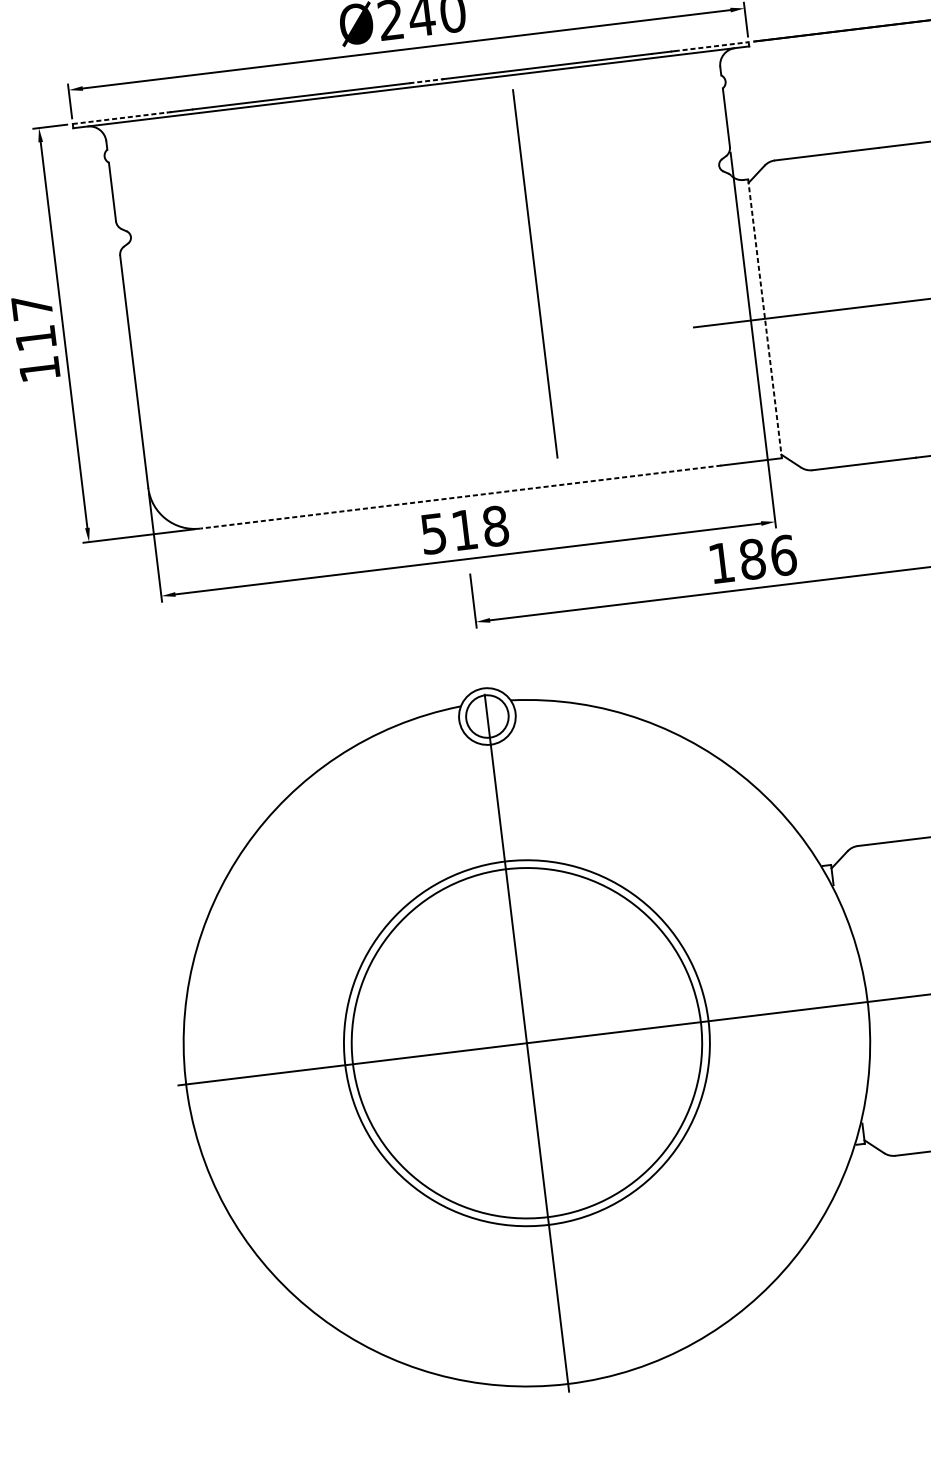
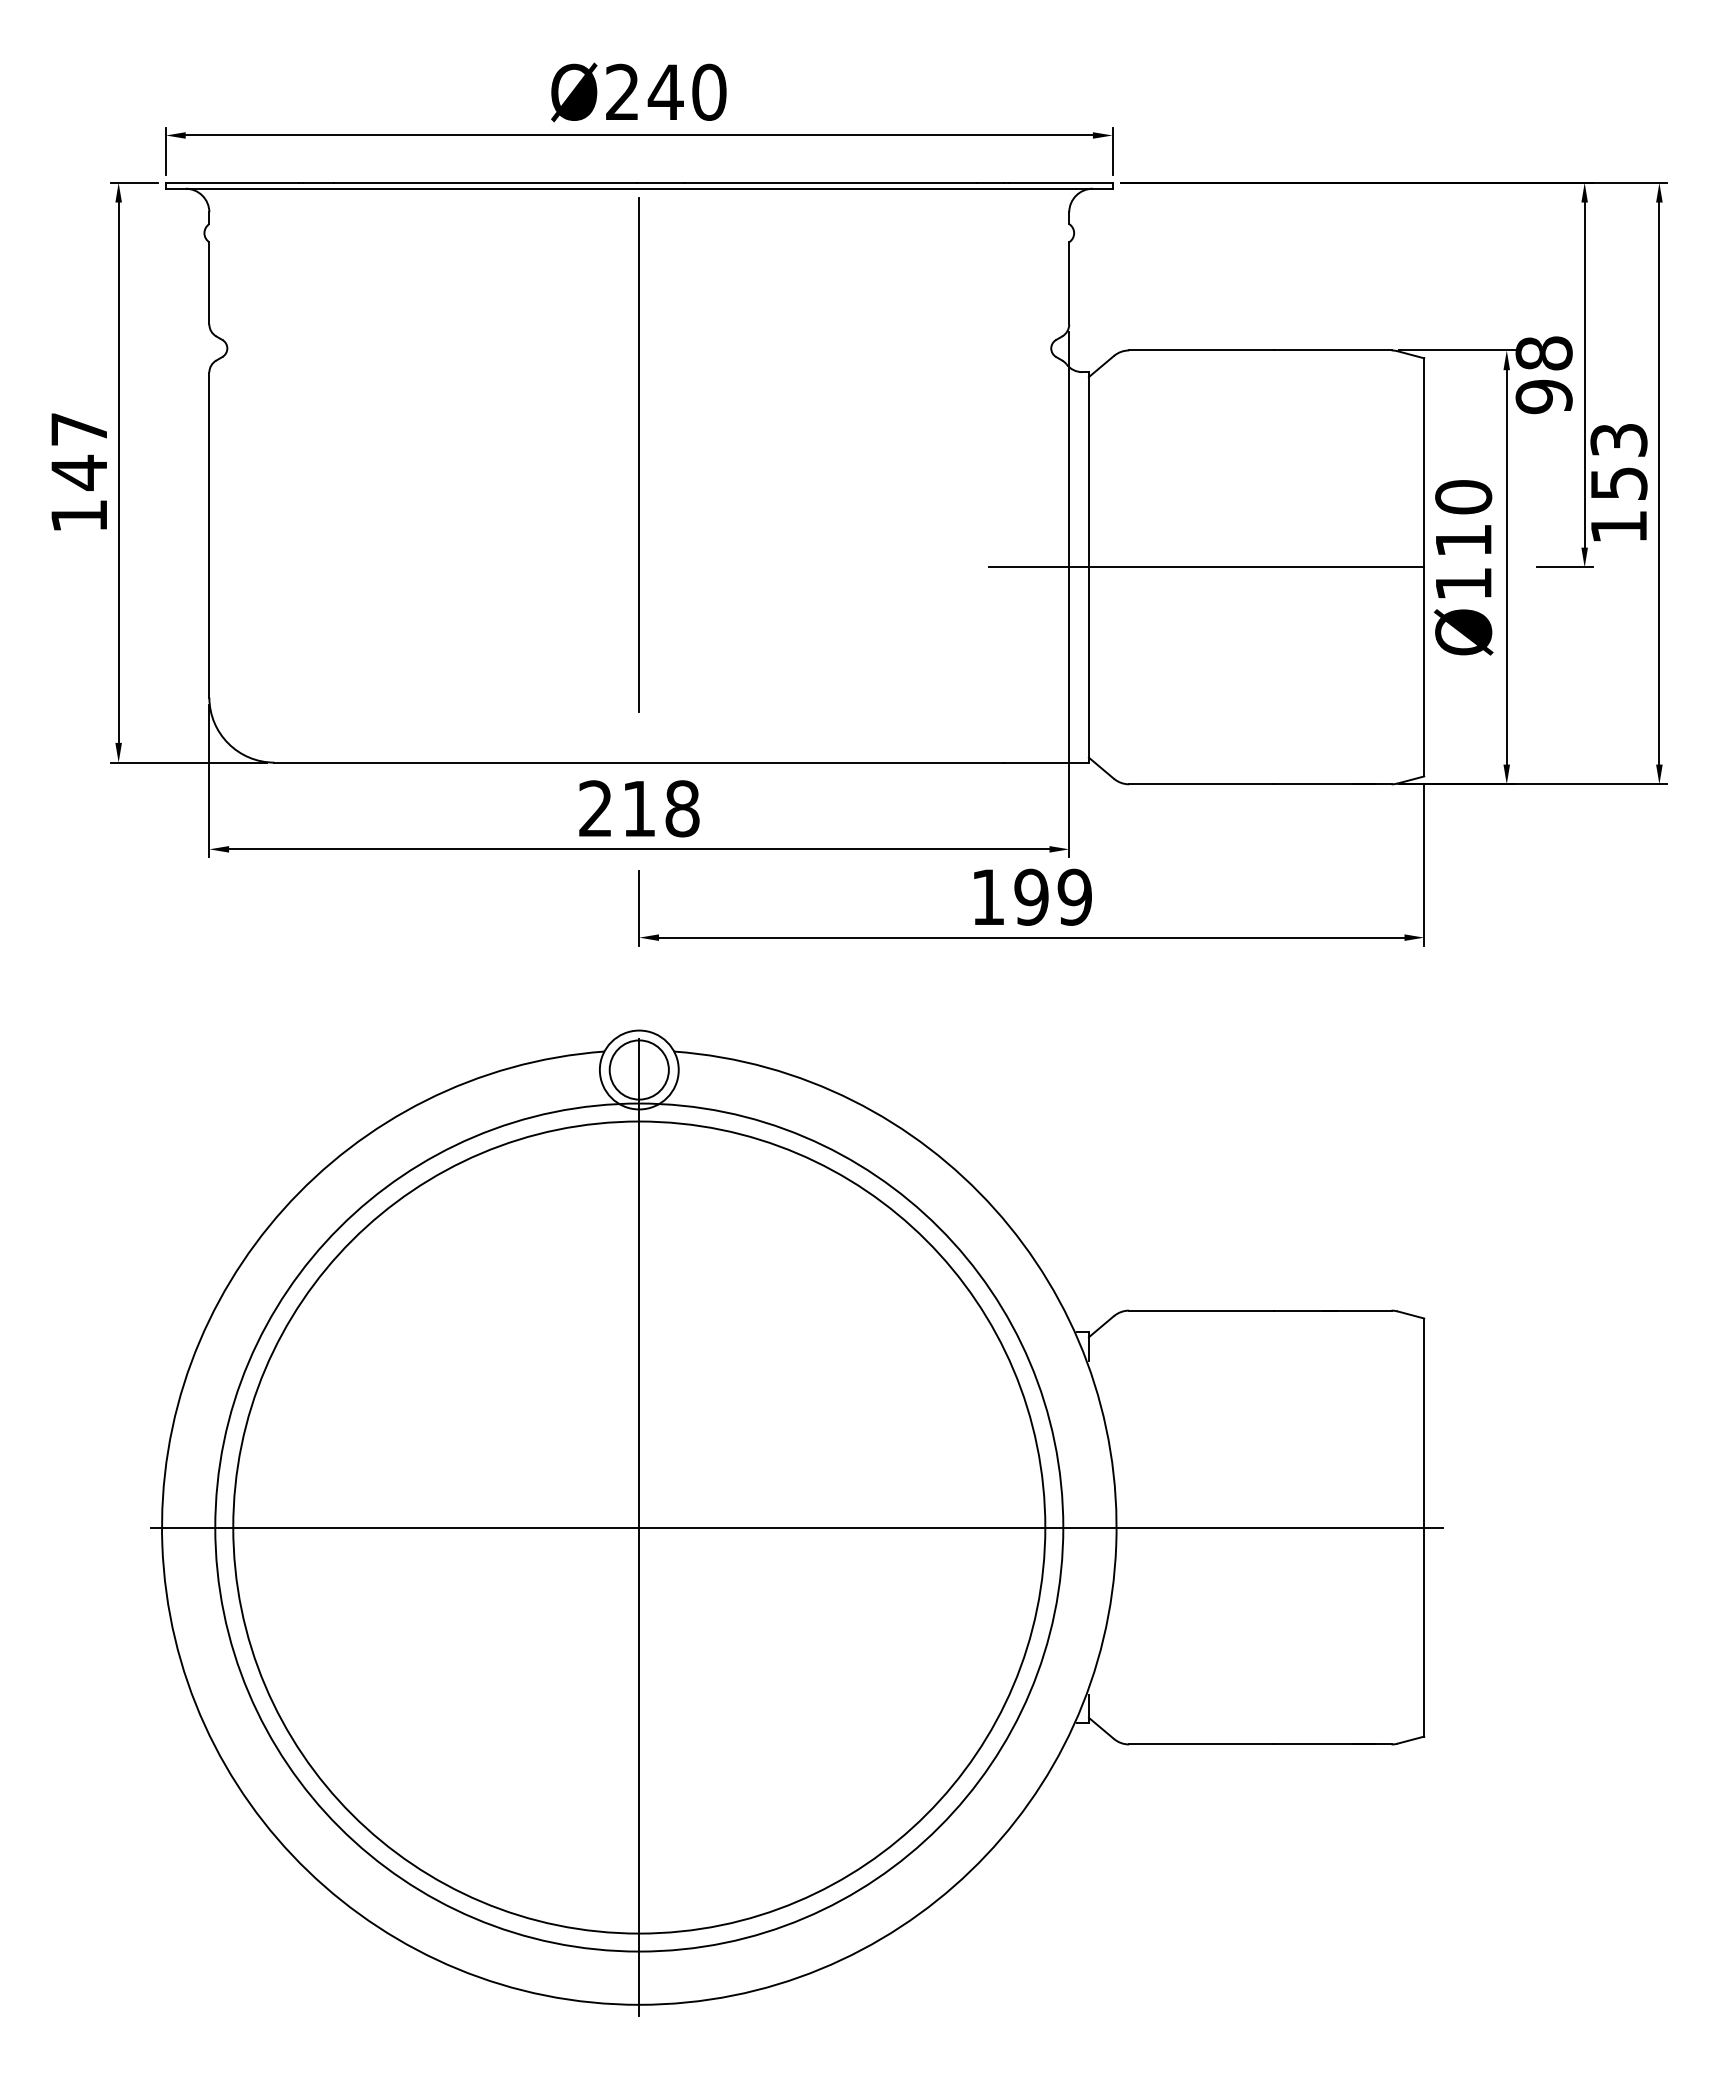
line: (711, 46) -> (1060, 182), dashed -> solid
line: (426, 80) -> (661, 182), dashed -> solid
line: (120, 118) -> (232, 182), dashed -> solid
line: (534, 273) -> (638, 454), moved
line: (764, 318) -> (1088, 567), dashed -> solid
text: (35, 338) -> (78, 472), 117 -> 147
line: (460, 496) -> (639, 762), dashed -> solid
text: (433, 533) -> (595, 808), 518 -> 218
text: (768, 556) -> (1053, 896), 186 -> 199
circle: (527, 1043) -> (639, 1527), size x1.67
circle: (527, 1043) -> (639, 1527), size x1.67

